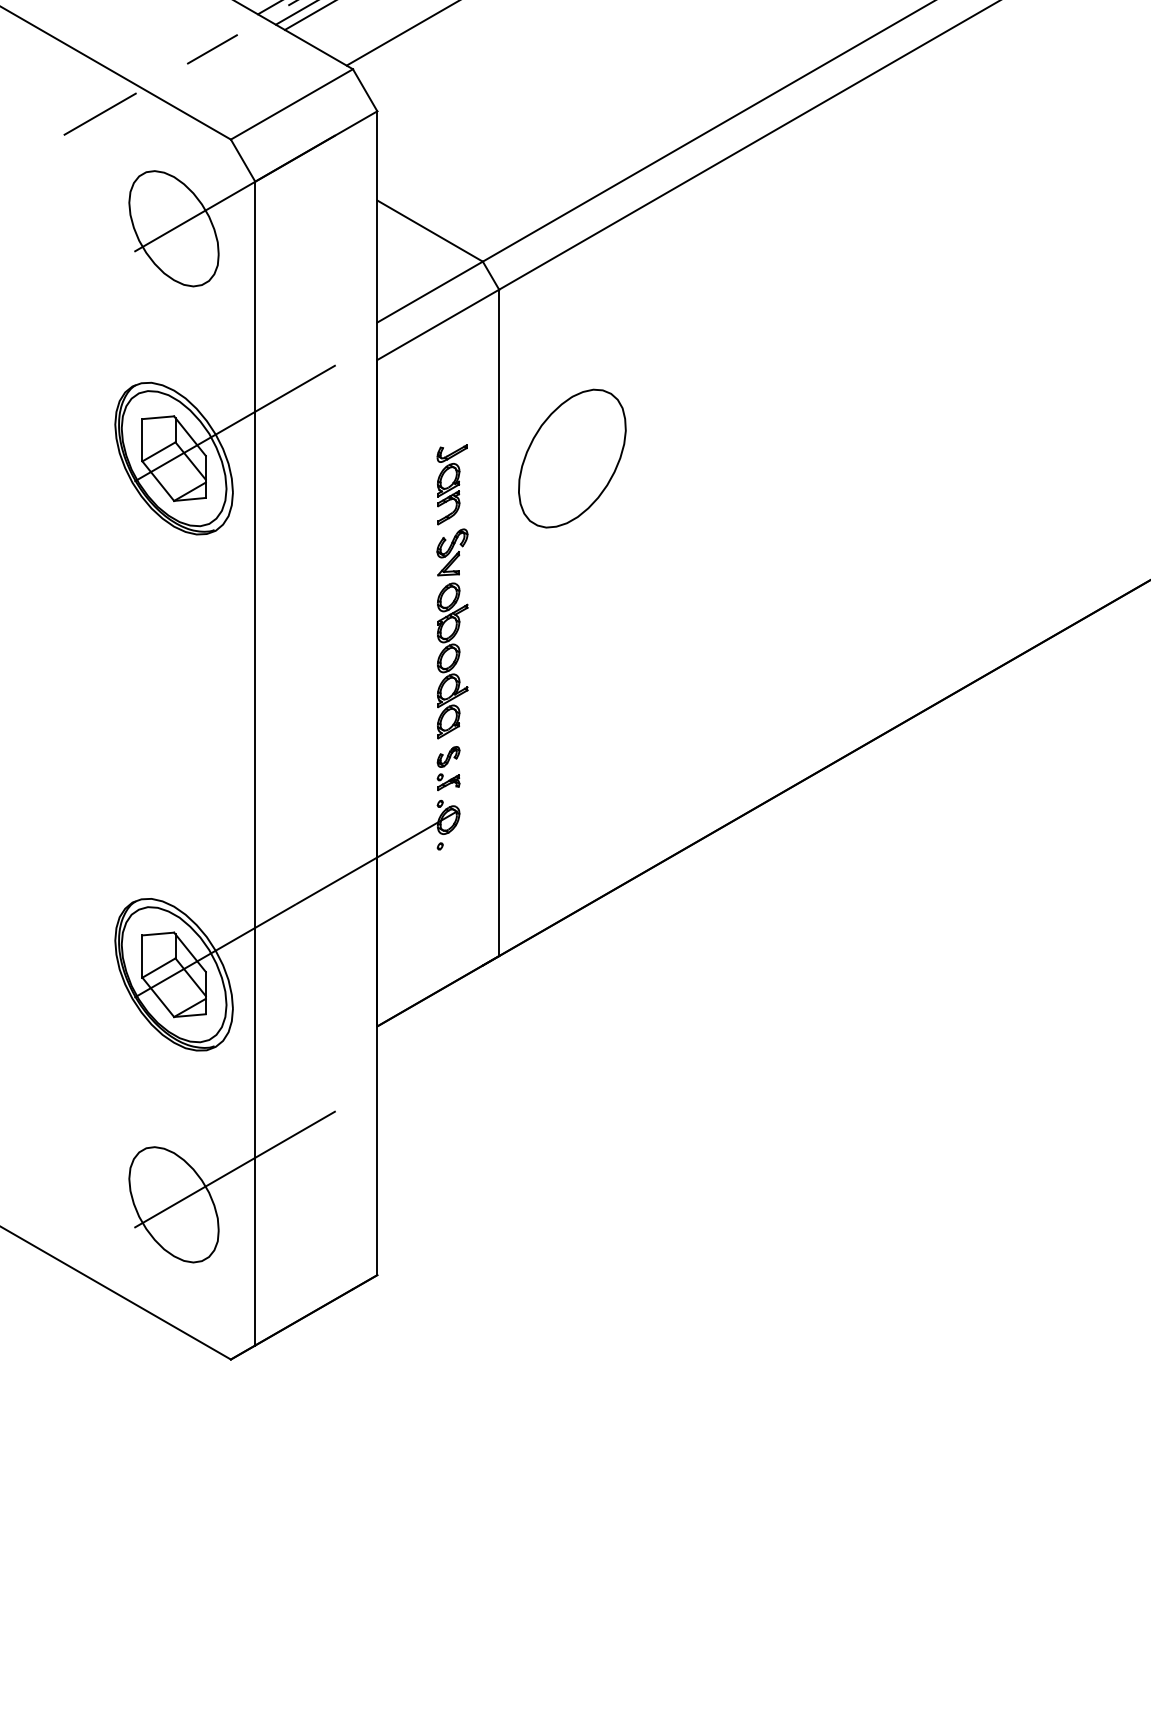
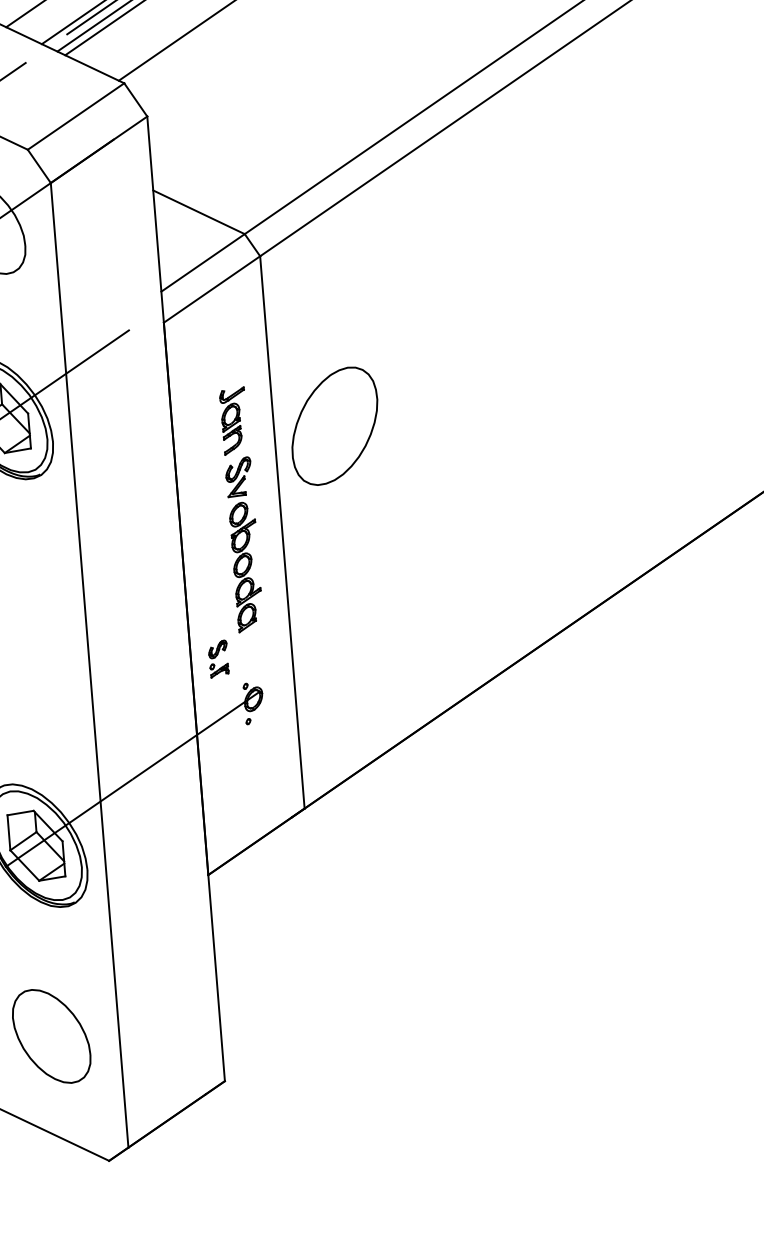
part: (572, 458) -> (334, 426), moved
part: (448, 768) -> (218, 659), moved
line: (234, 1169) -> (99, 1003), removed

